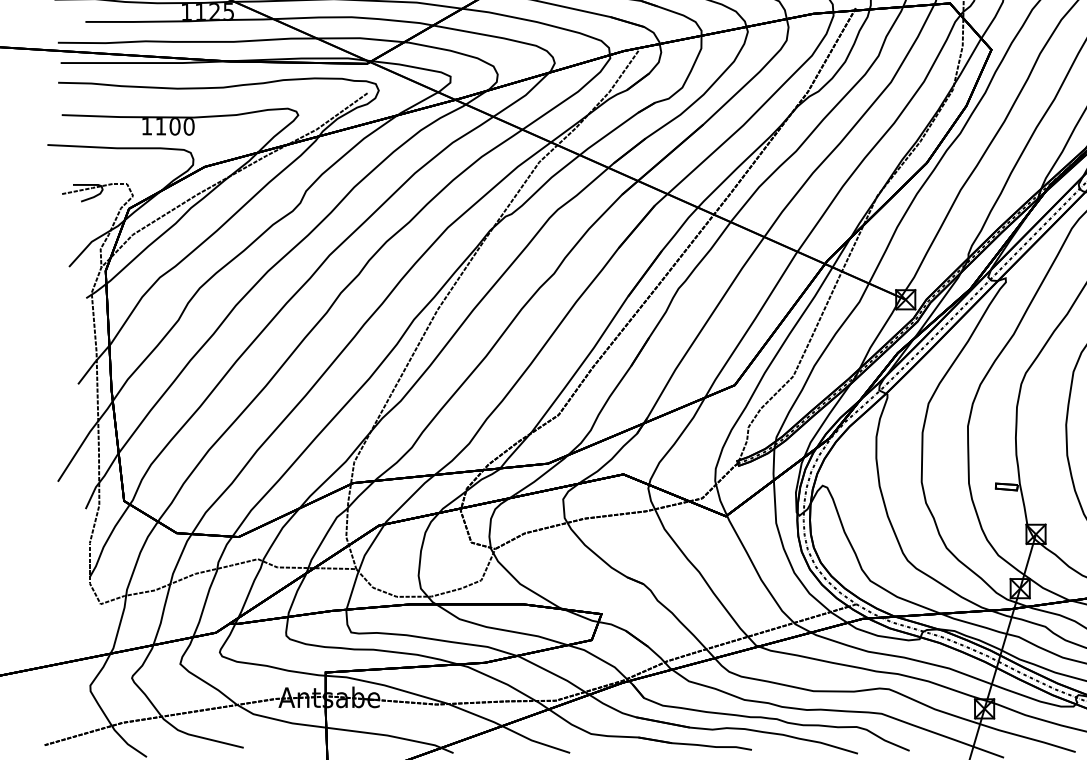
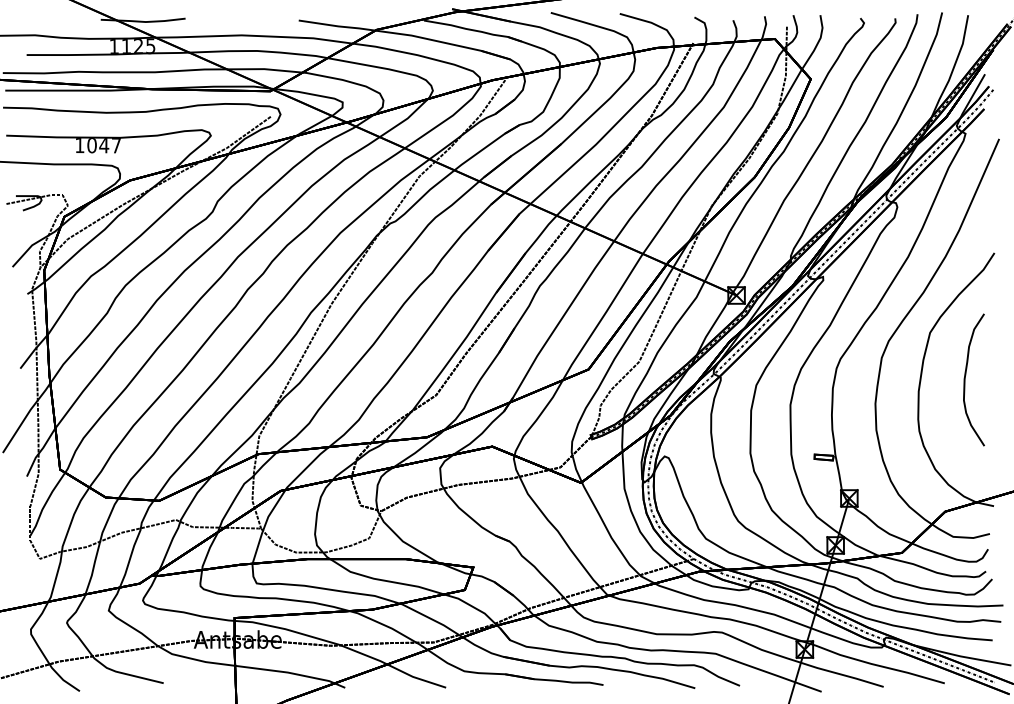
text: (175, 126) -> (104, 145), 1100 -> 1047

